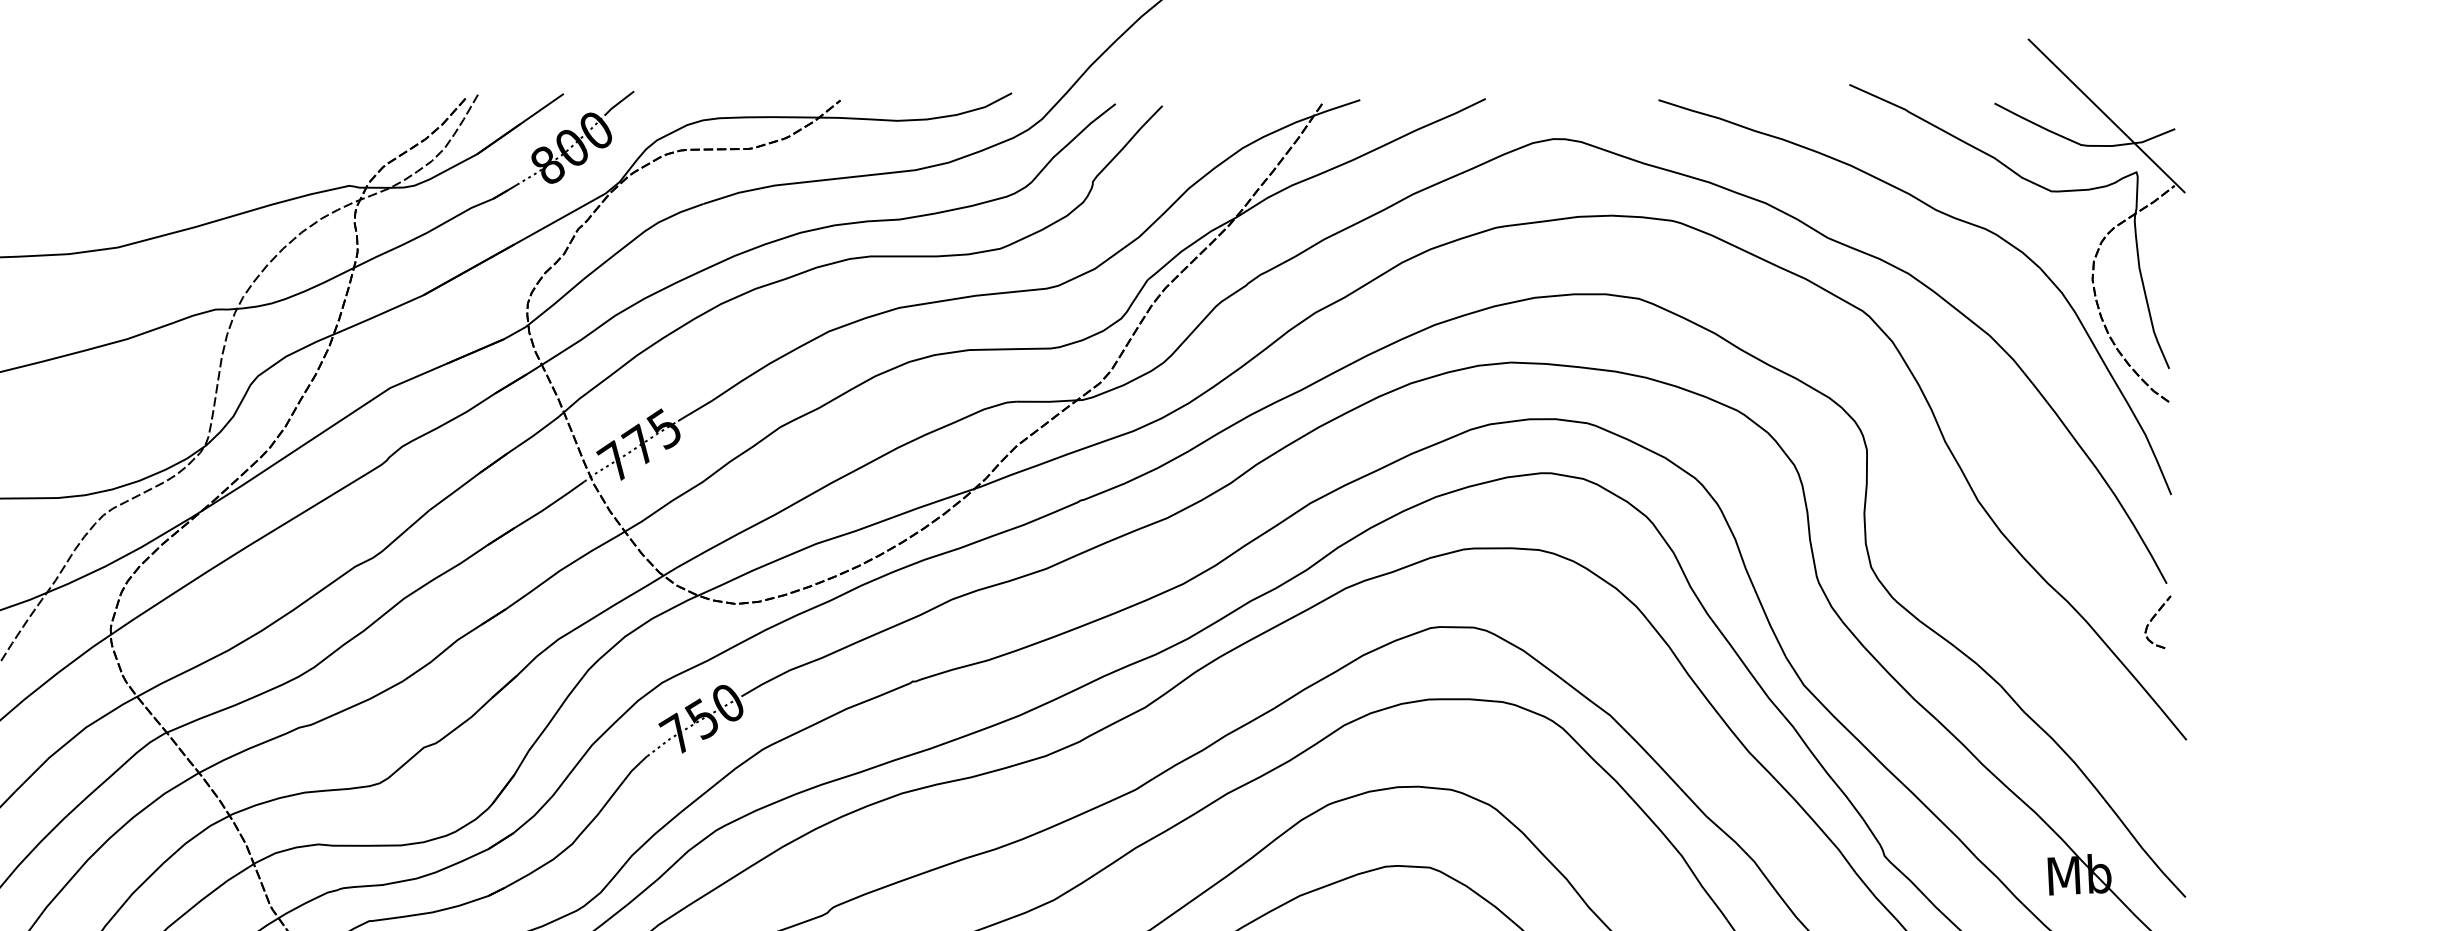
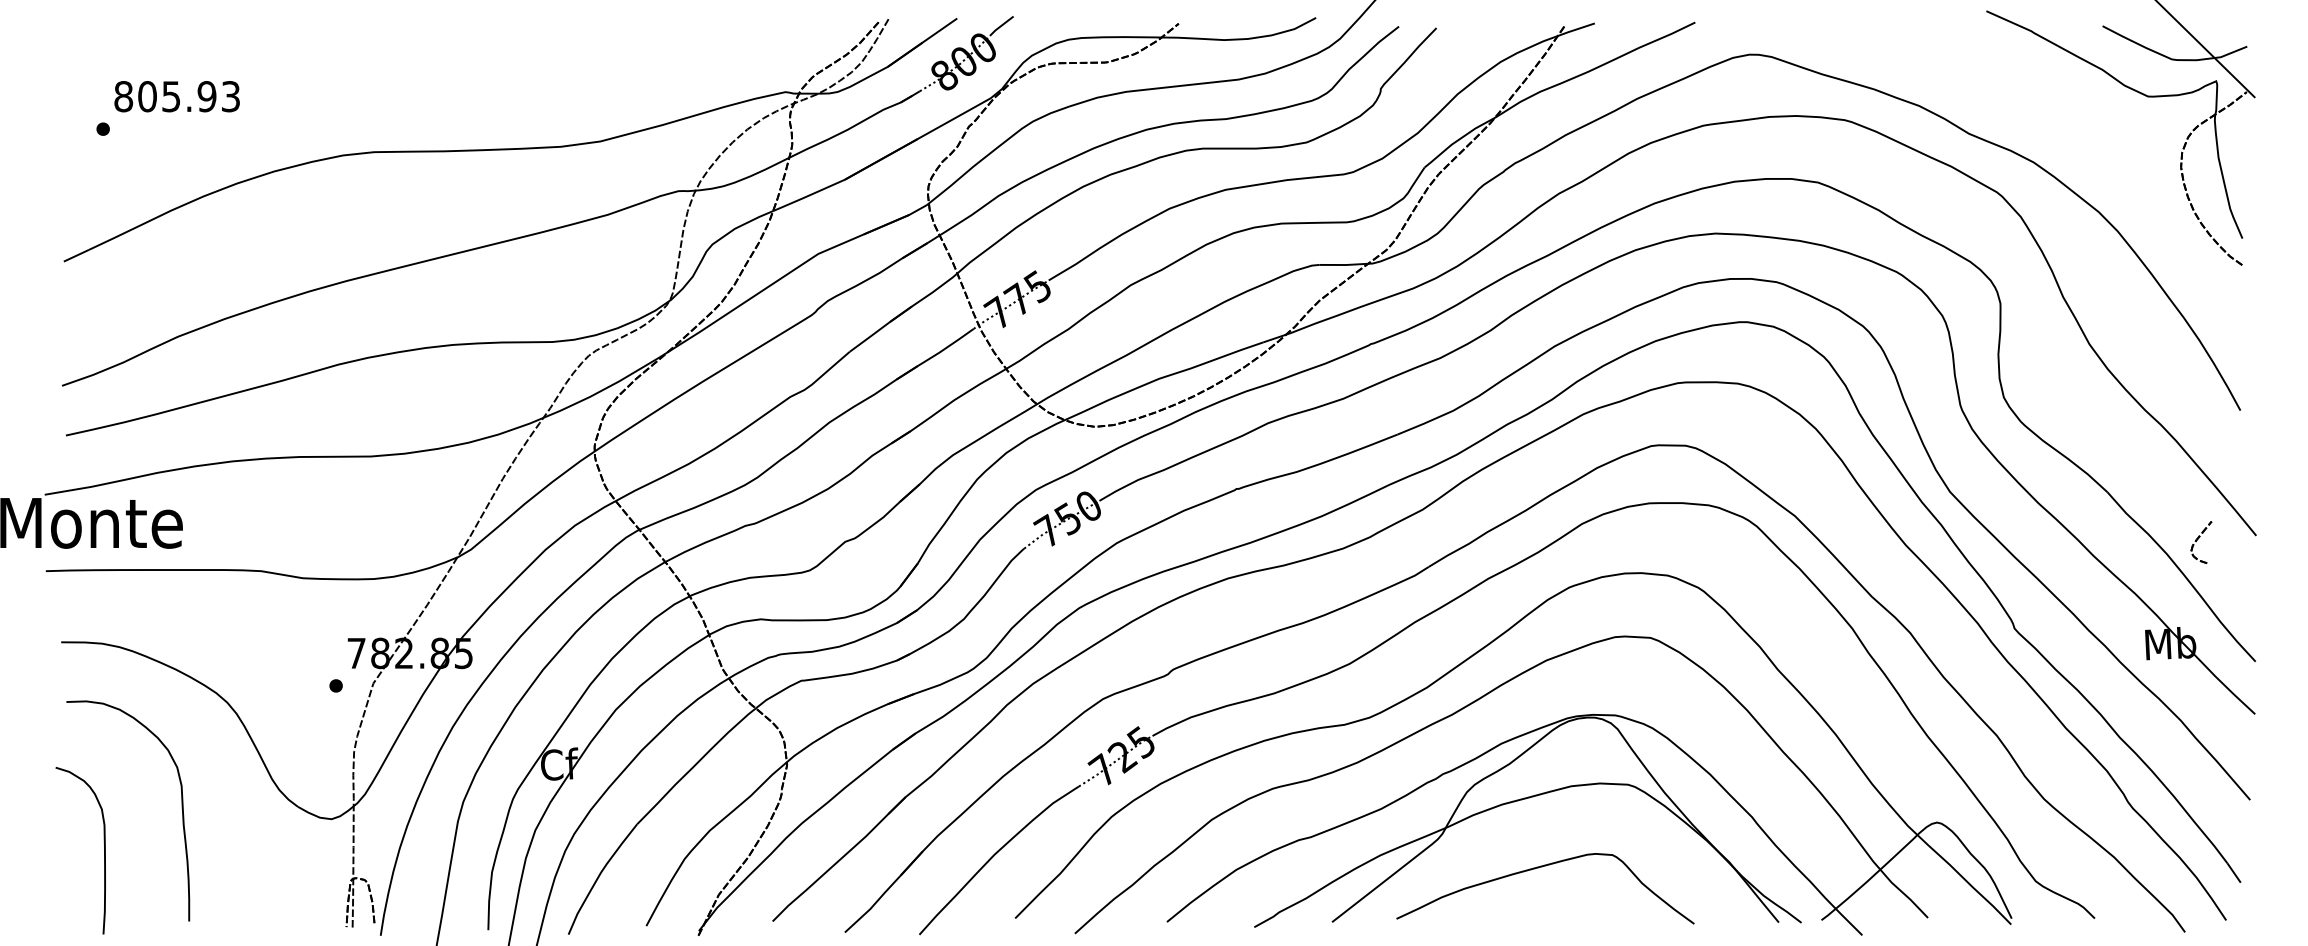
curve: (1949, 217) -> (2066, 117), removed
part: (2158, 622) -> (2201, 542), moved

